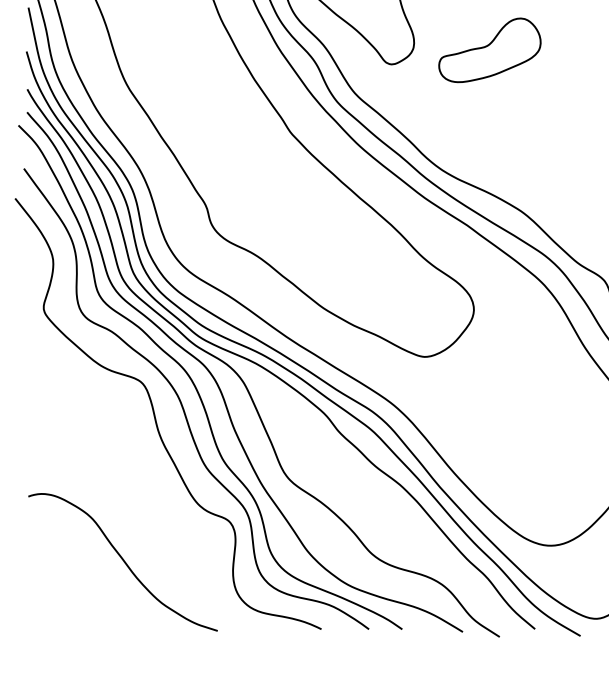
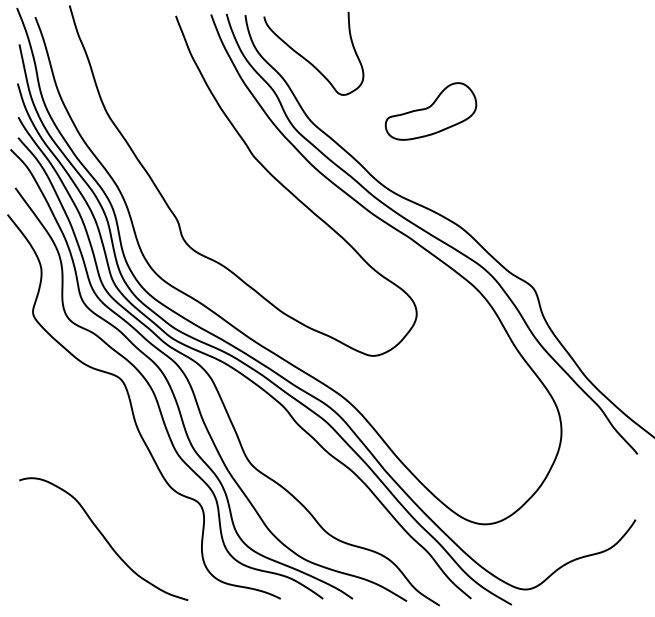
part: (489, 50) -> (430, 111), moved

